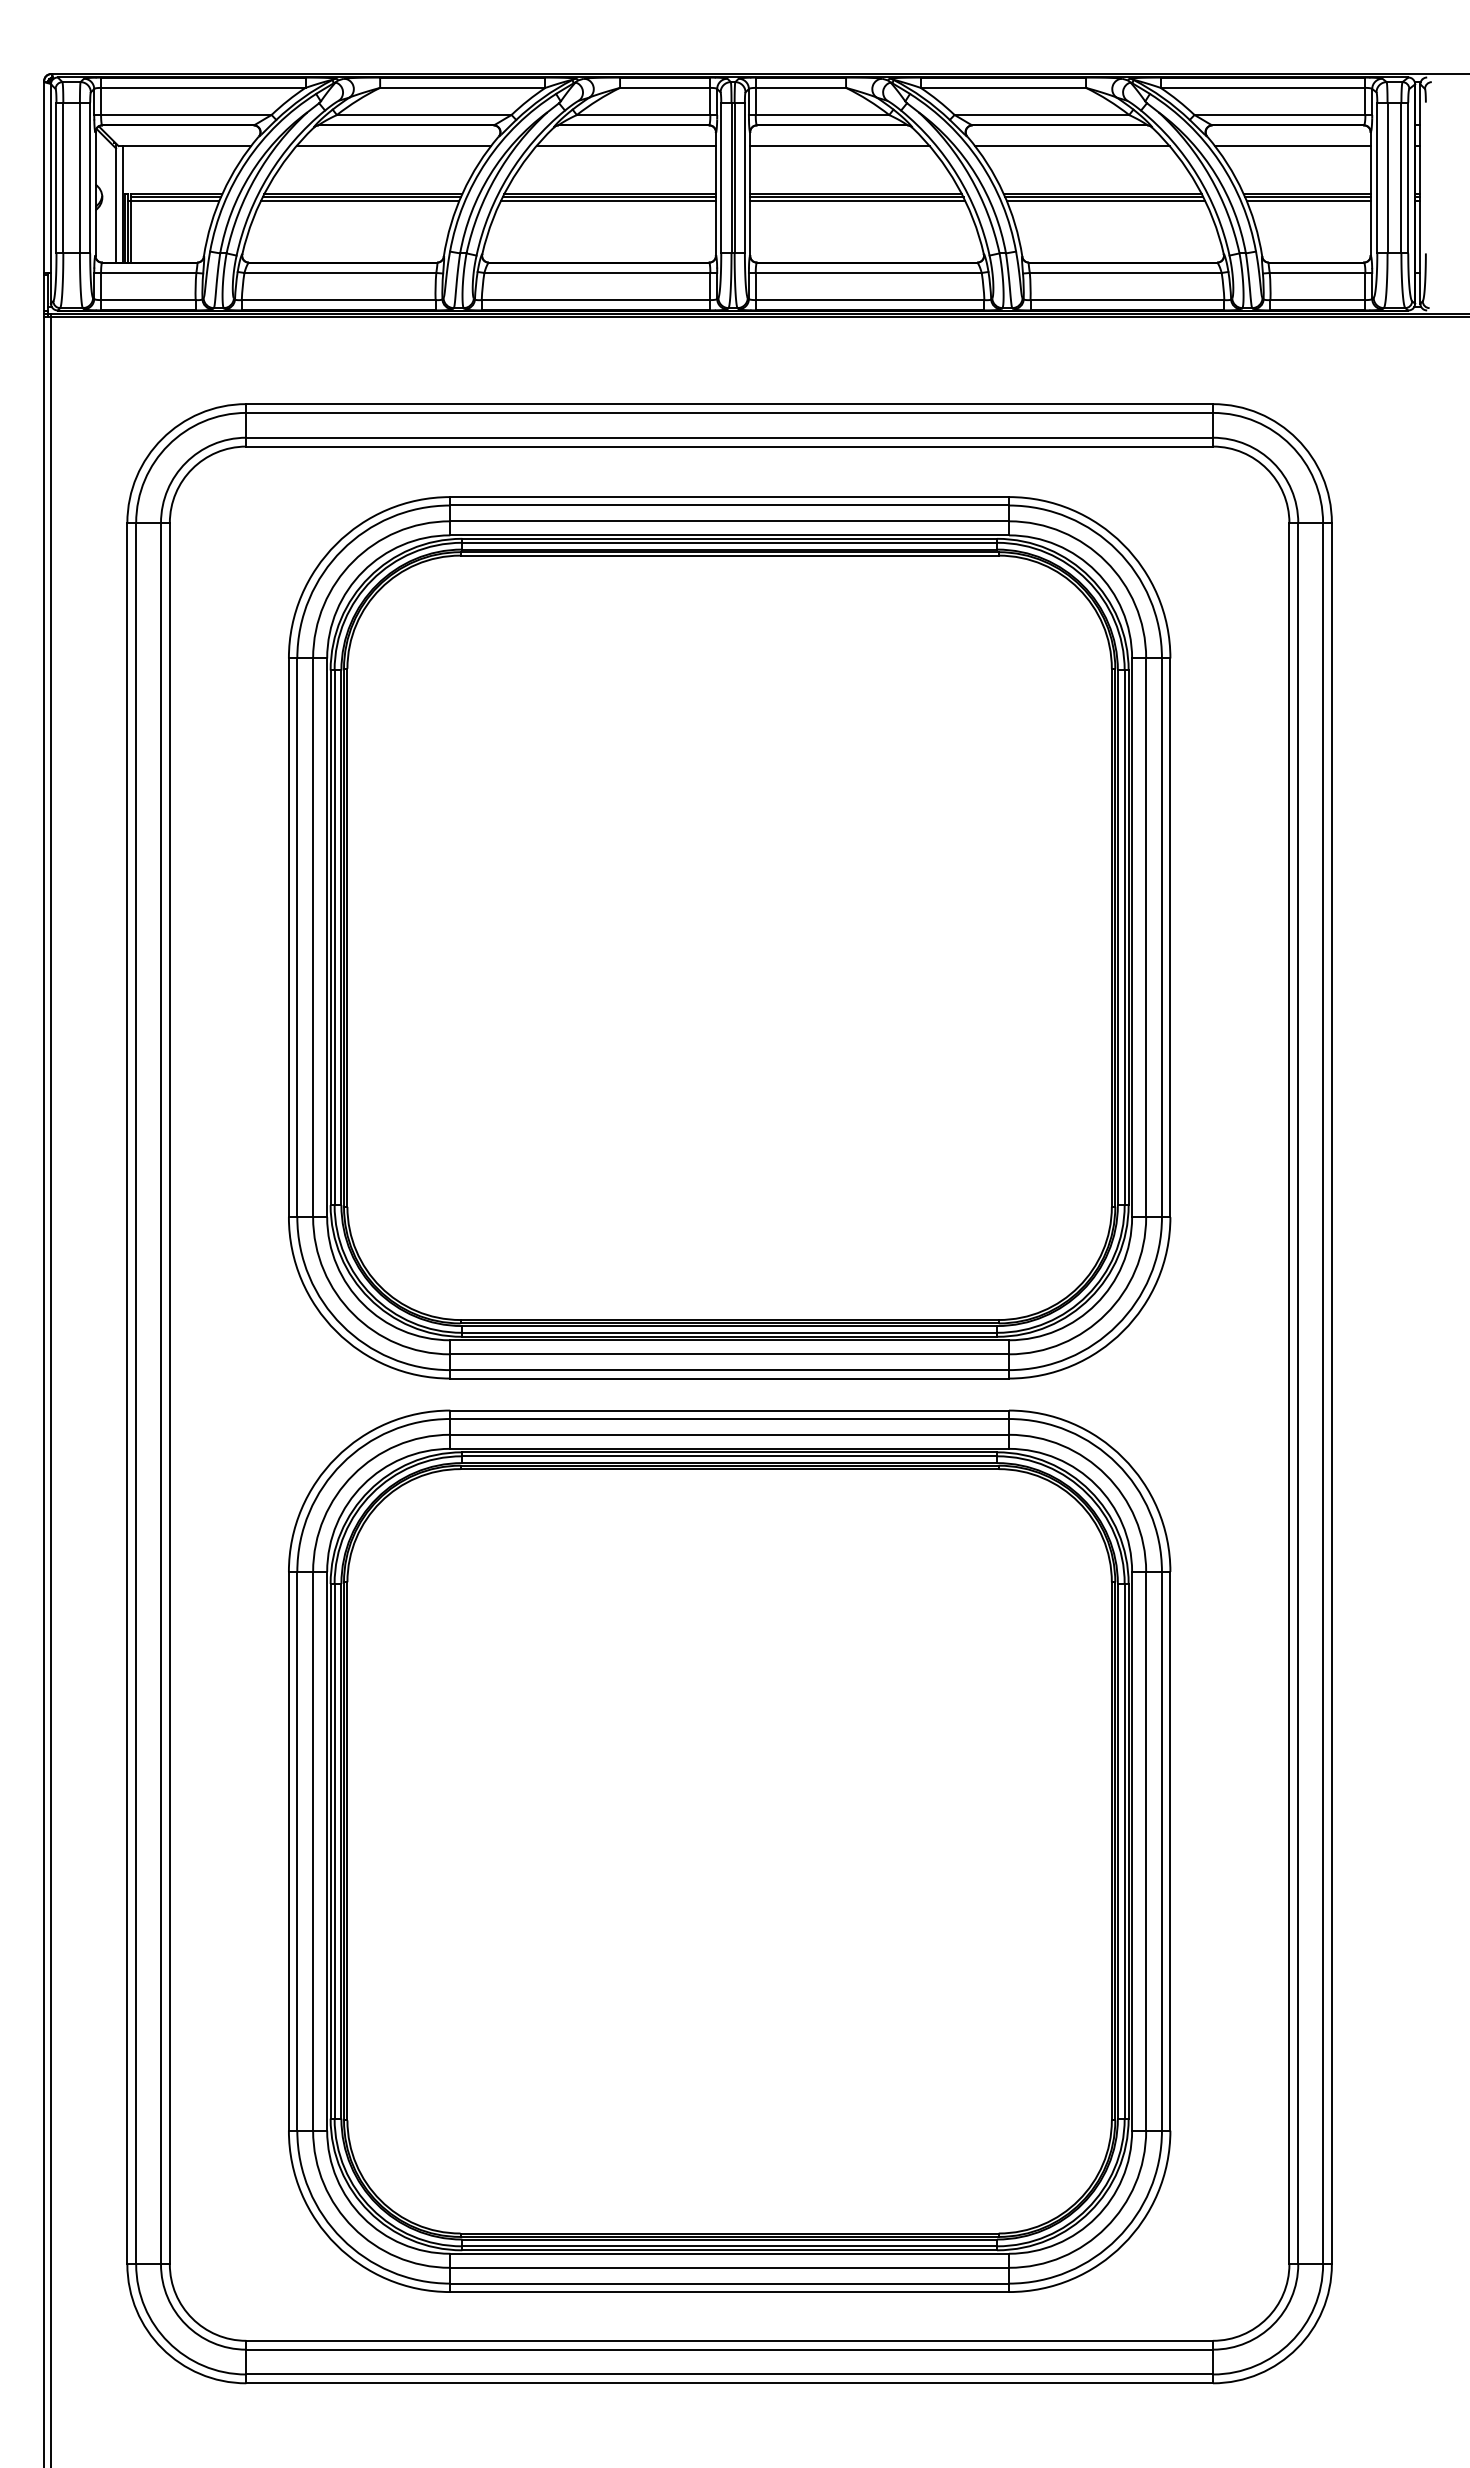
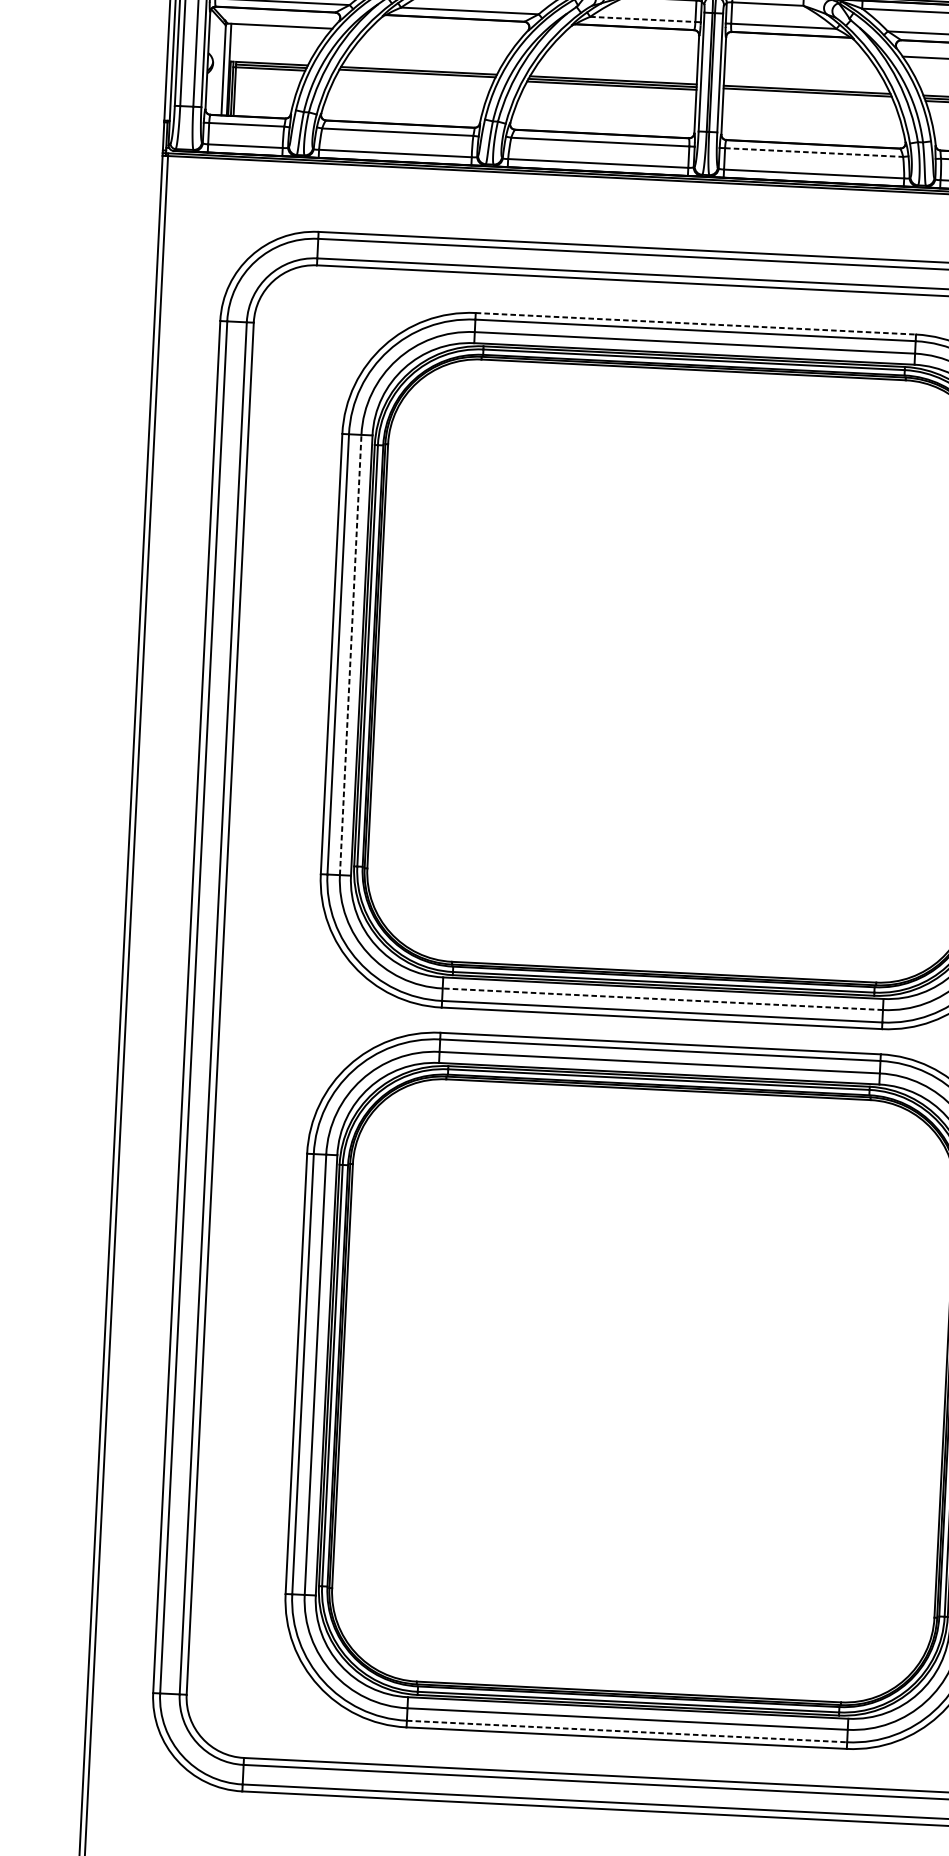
line: (643, 115) -> (642, 19), solid -> dashed
line: (393, 146) -> (444, 34), removed
line: (625, 146) -> (627, 43), removed
line: (839, 146) -> (795, 51), removed
line: (359, 200) -> (415, 75), removed
line: (857, 200) -> (808, 95), removed
line: (868, 272) -> (813, 152), solid -> dashed
line: (730, 497) -> (696, 324), solid -> dashed
line: (313, 937) -> (351, 654), solid -> dashed
line: (729, 1354) -> (662, 999), solid -> dashed
line: (730, 2283) -> (627, 1731), solid -> dashed

